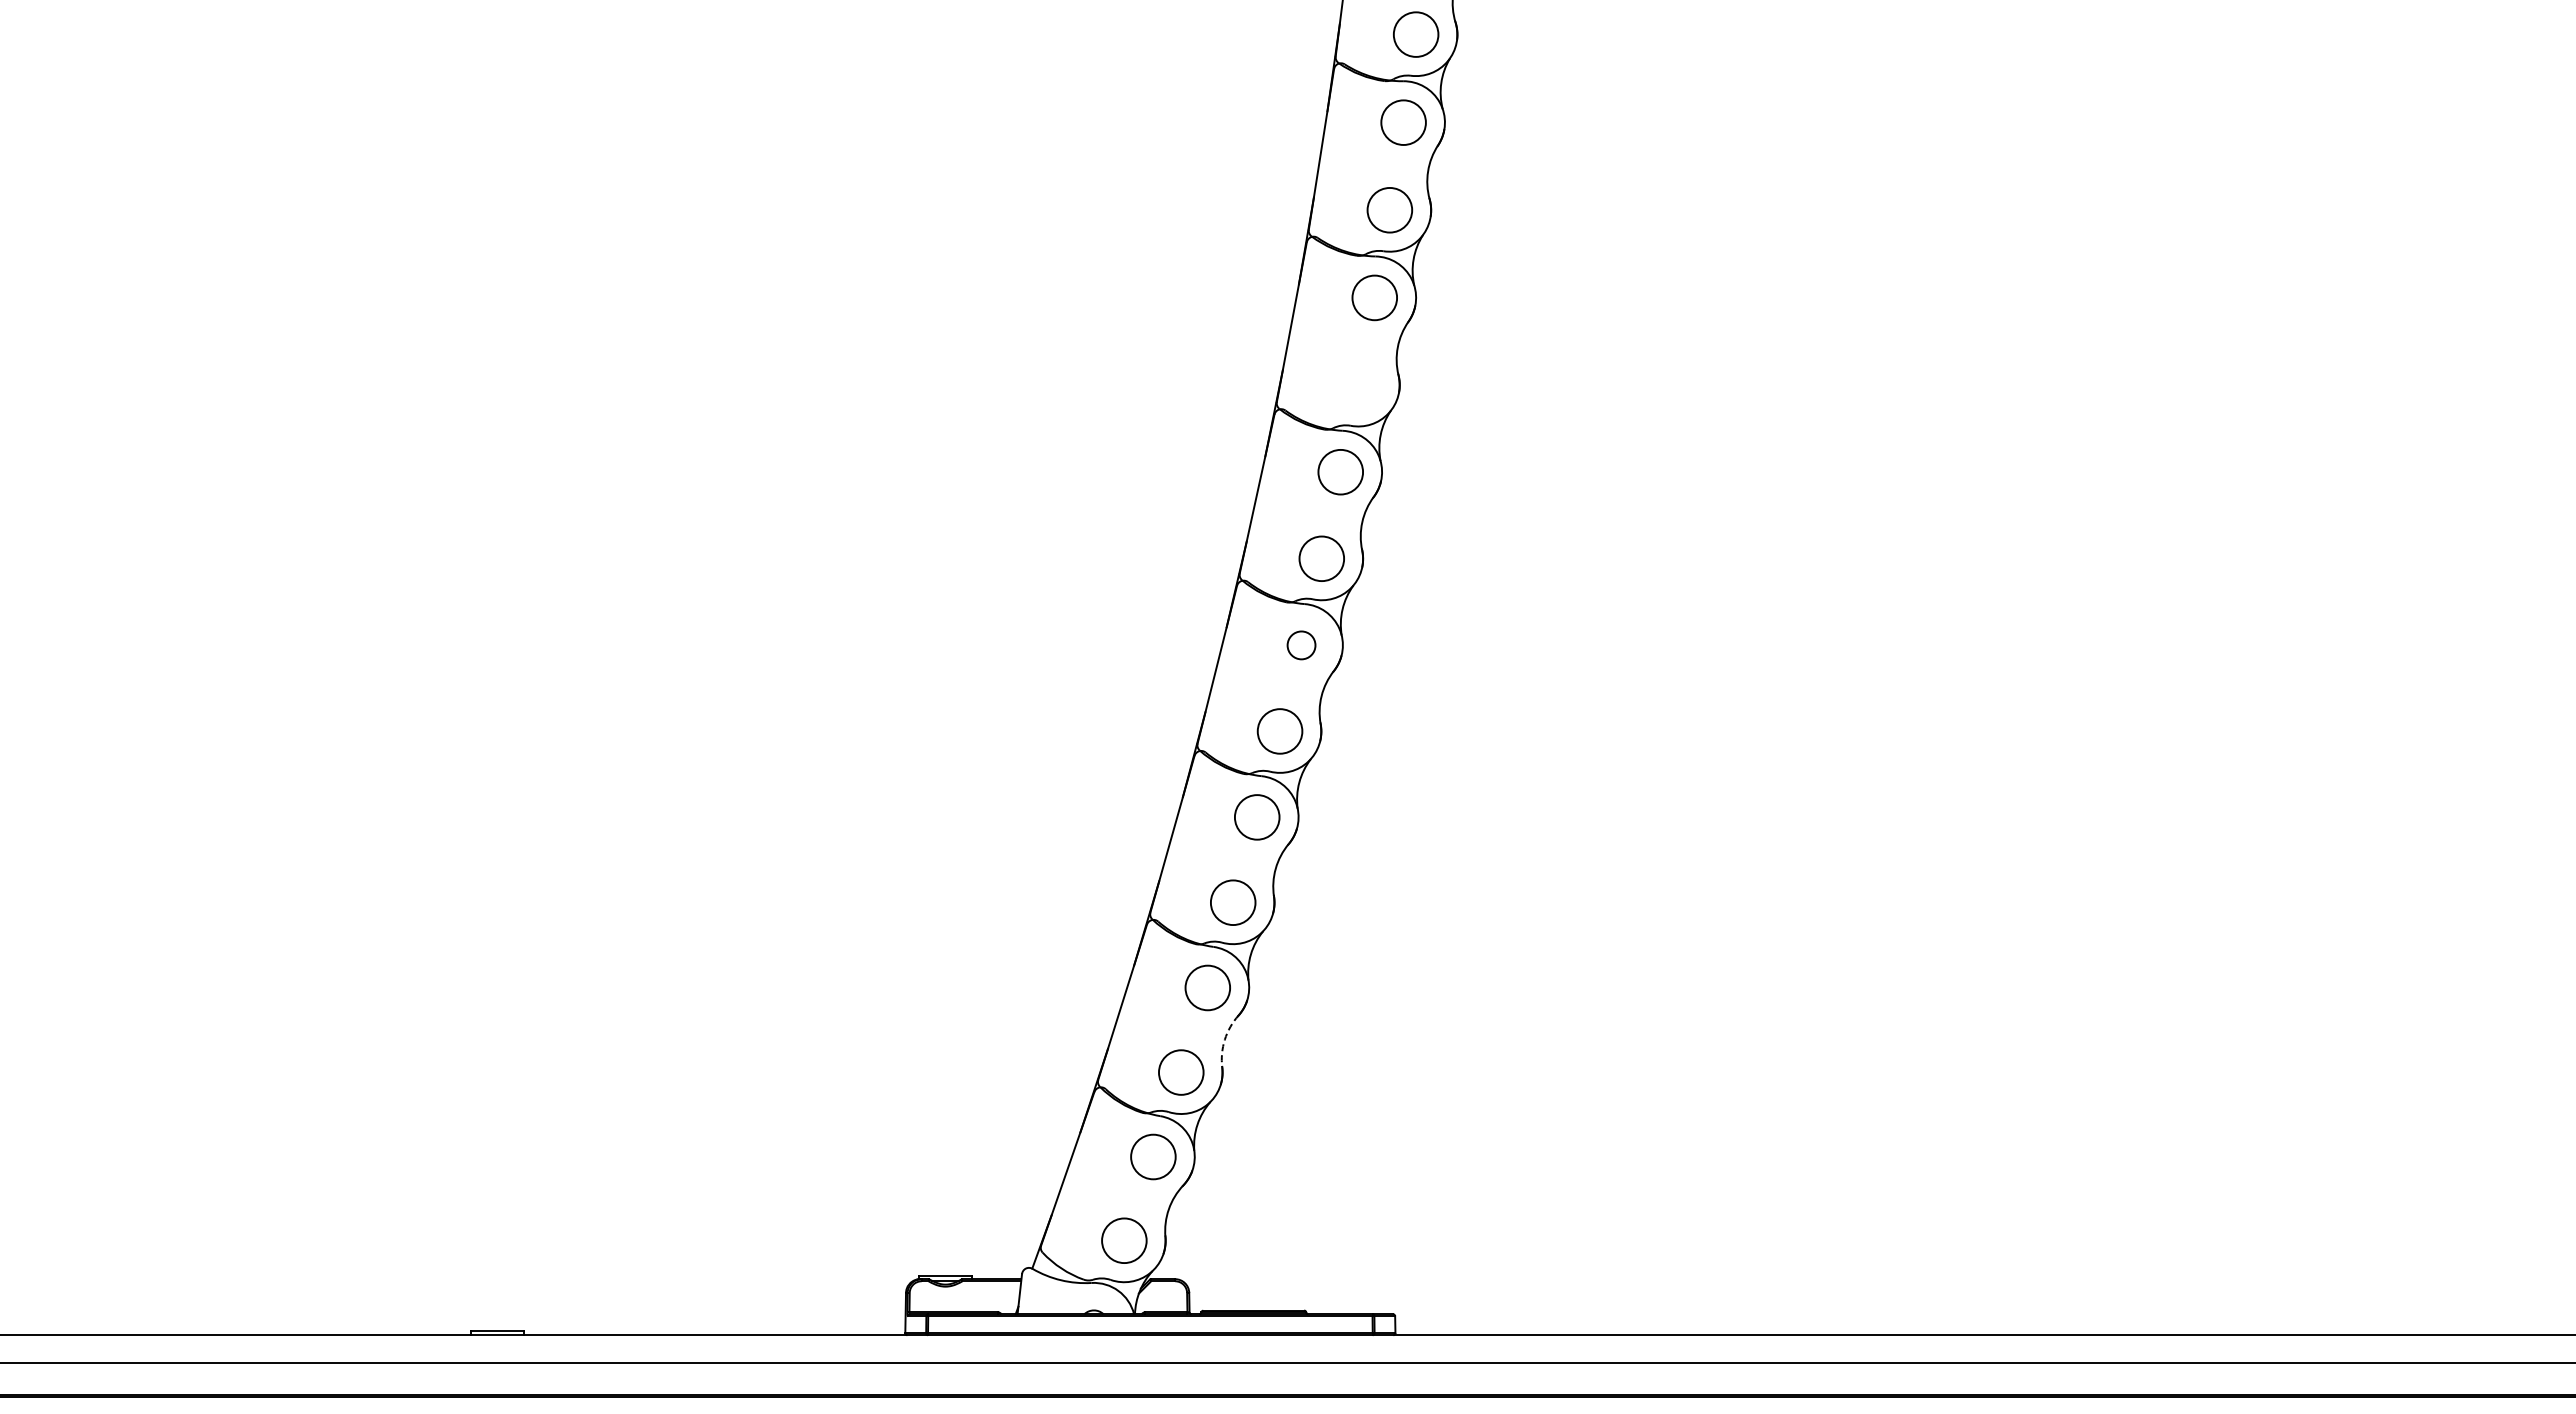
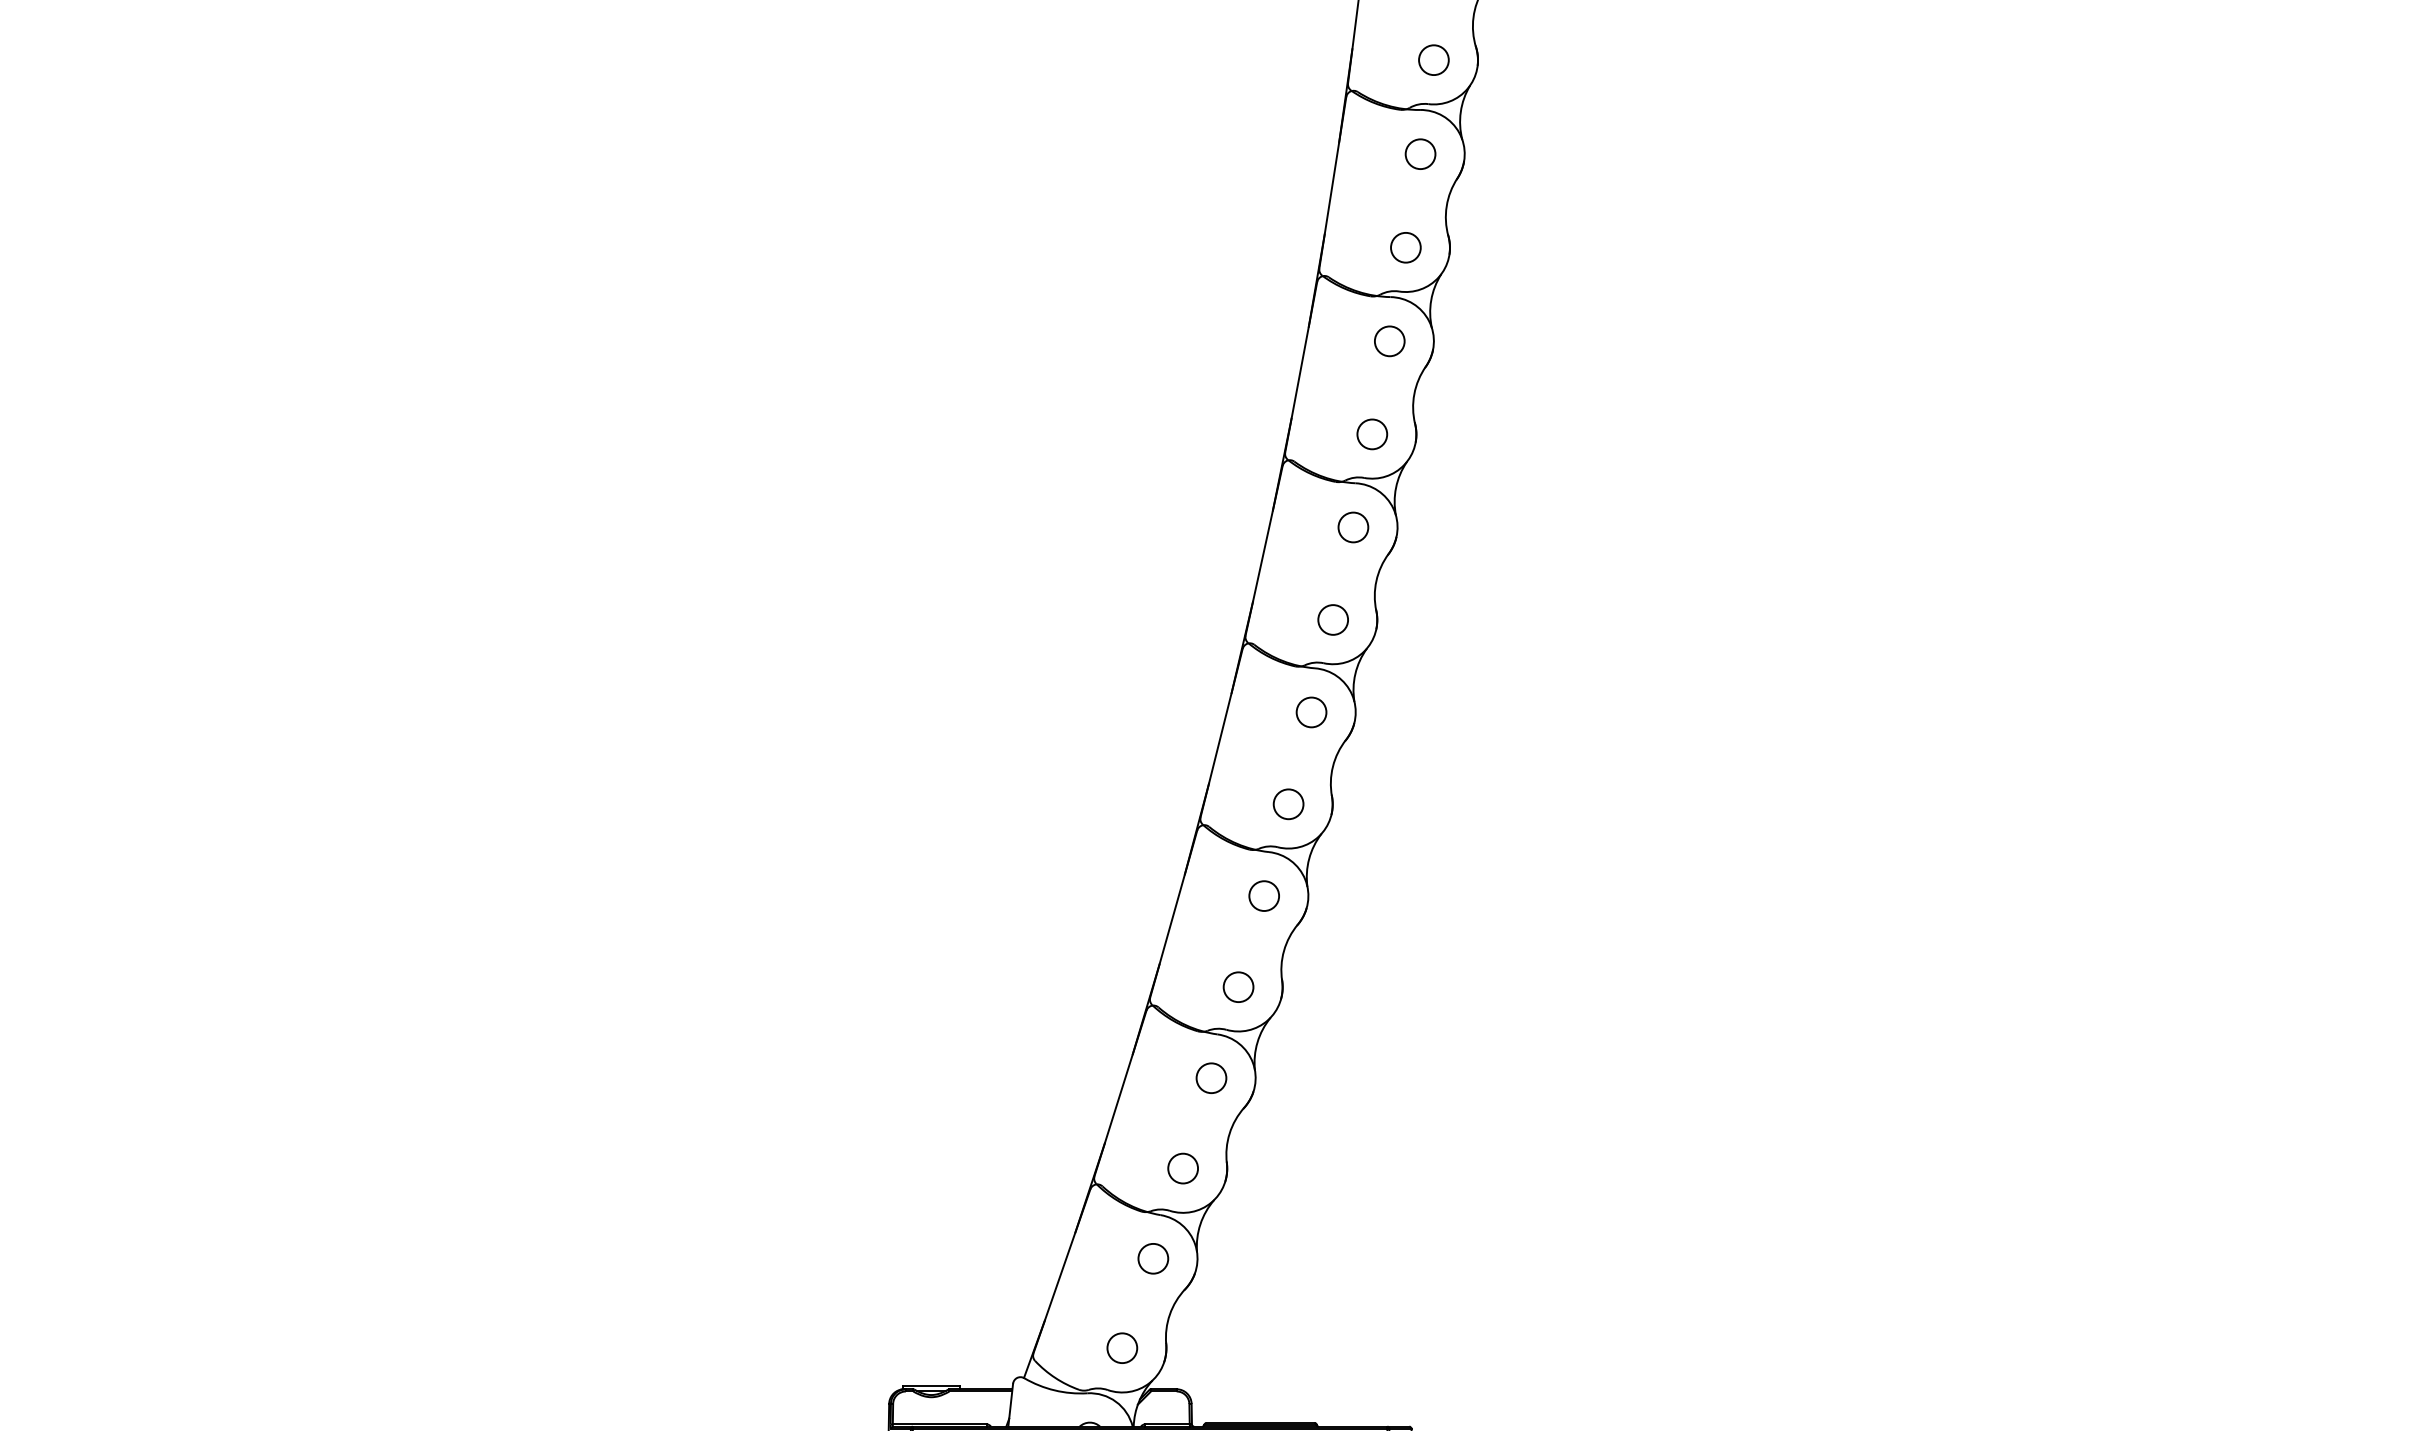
circle: (1416, 34) -> (1434, 60), size x0.62
circle: (1403, 122) -> (1420, 154), size x0.62
circle: (1389, 210) -> (1405, 248), size x0.62
circle: (1374, 297) -> (1389, 340), size x0.62
circle: (1358, 384) -> (1372, 433), added
circle: (1340, 472) -> (1353, 527), size x0.62
circle: (1321, 558) -> (1332, 619), size x0.62
circle: (1280, 731) -> (1289, 804), size x0.62
circle: (1257, 817) -> (1264, 896), size x0.62
circle: (1233, 902) -> (1238, 986), size x0.62
circle: (1207, 987) -> (1211, 1077), size x0.62
arc: (1224, 1039) -> (1229, 1133), dashed -> solid
circle: (1181, 1072) -> (1183, 1168), size x0.62
circle: (1153, 1156) -> (1153, 1258), size x0.62
circle: (1124, 1240) -> (1122, 1347), size x0.62

